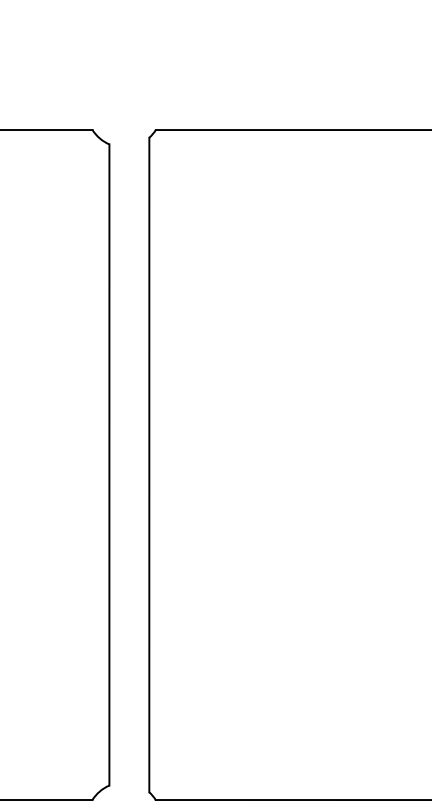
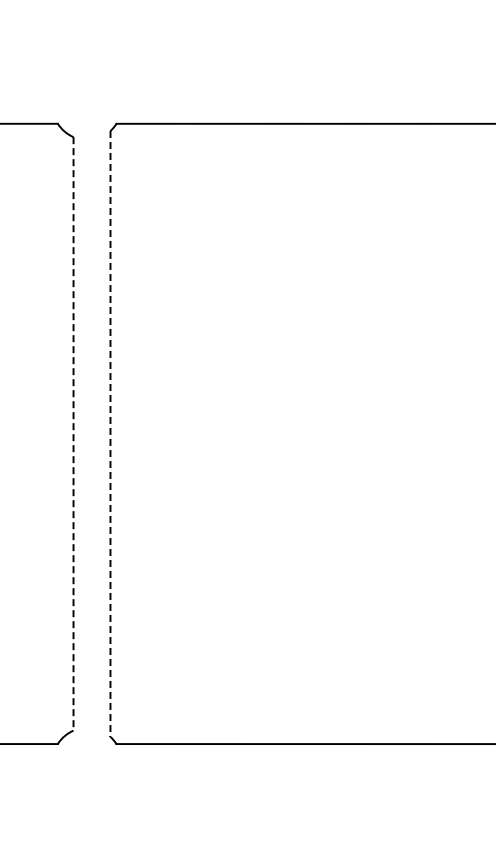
line: (109, 464) -> (73, 433), solid -> dashed
line: (149, 464) -> (110, 433), solid -> dashed

